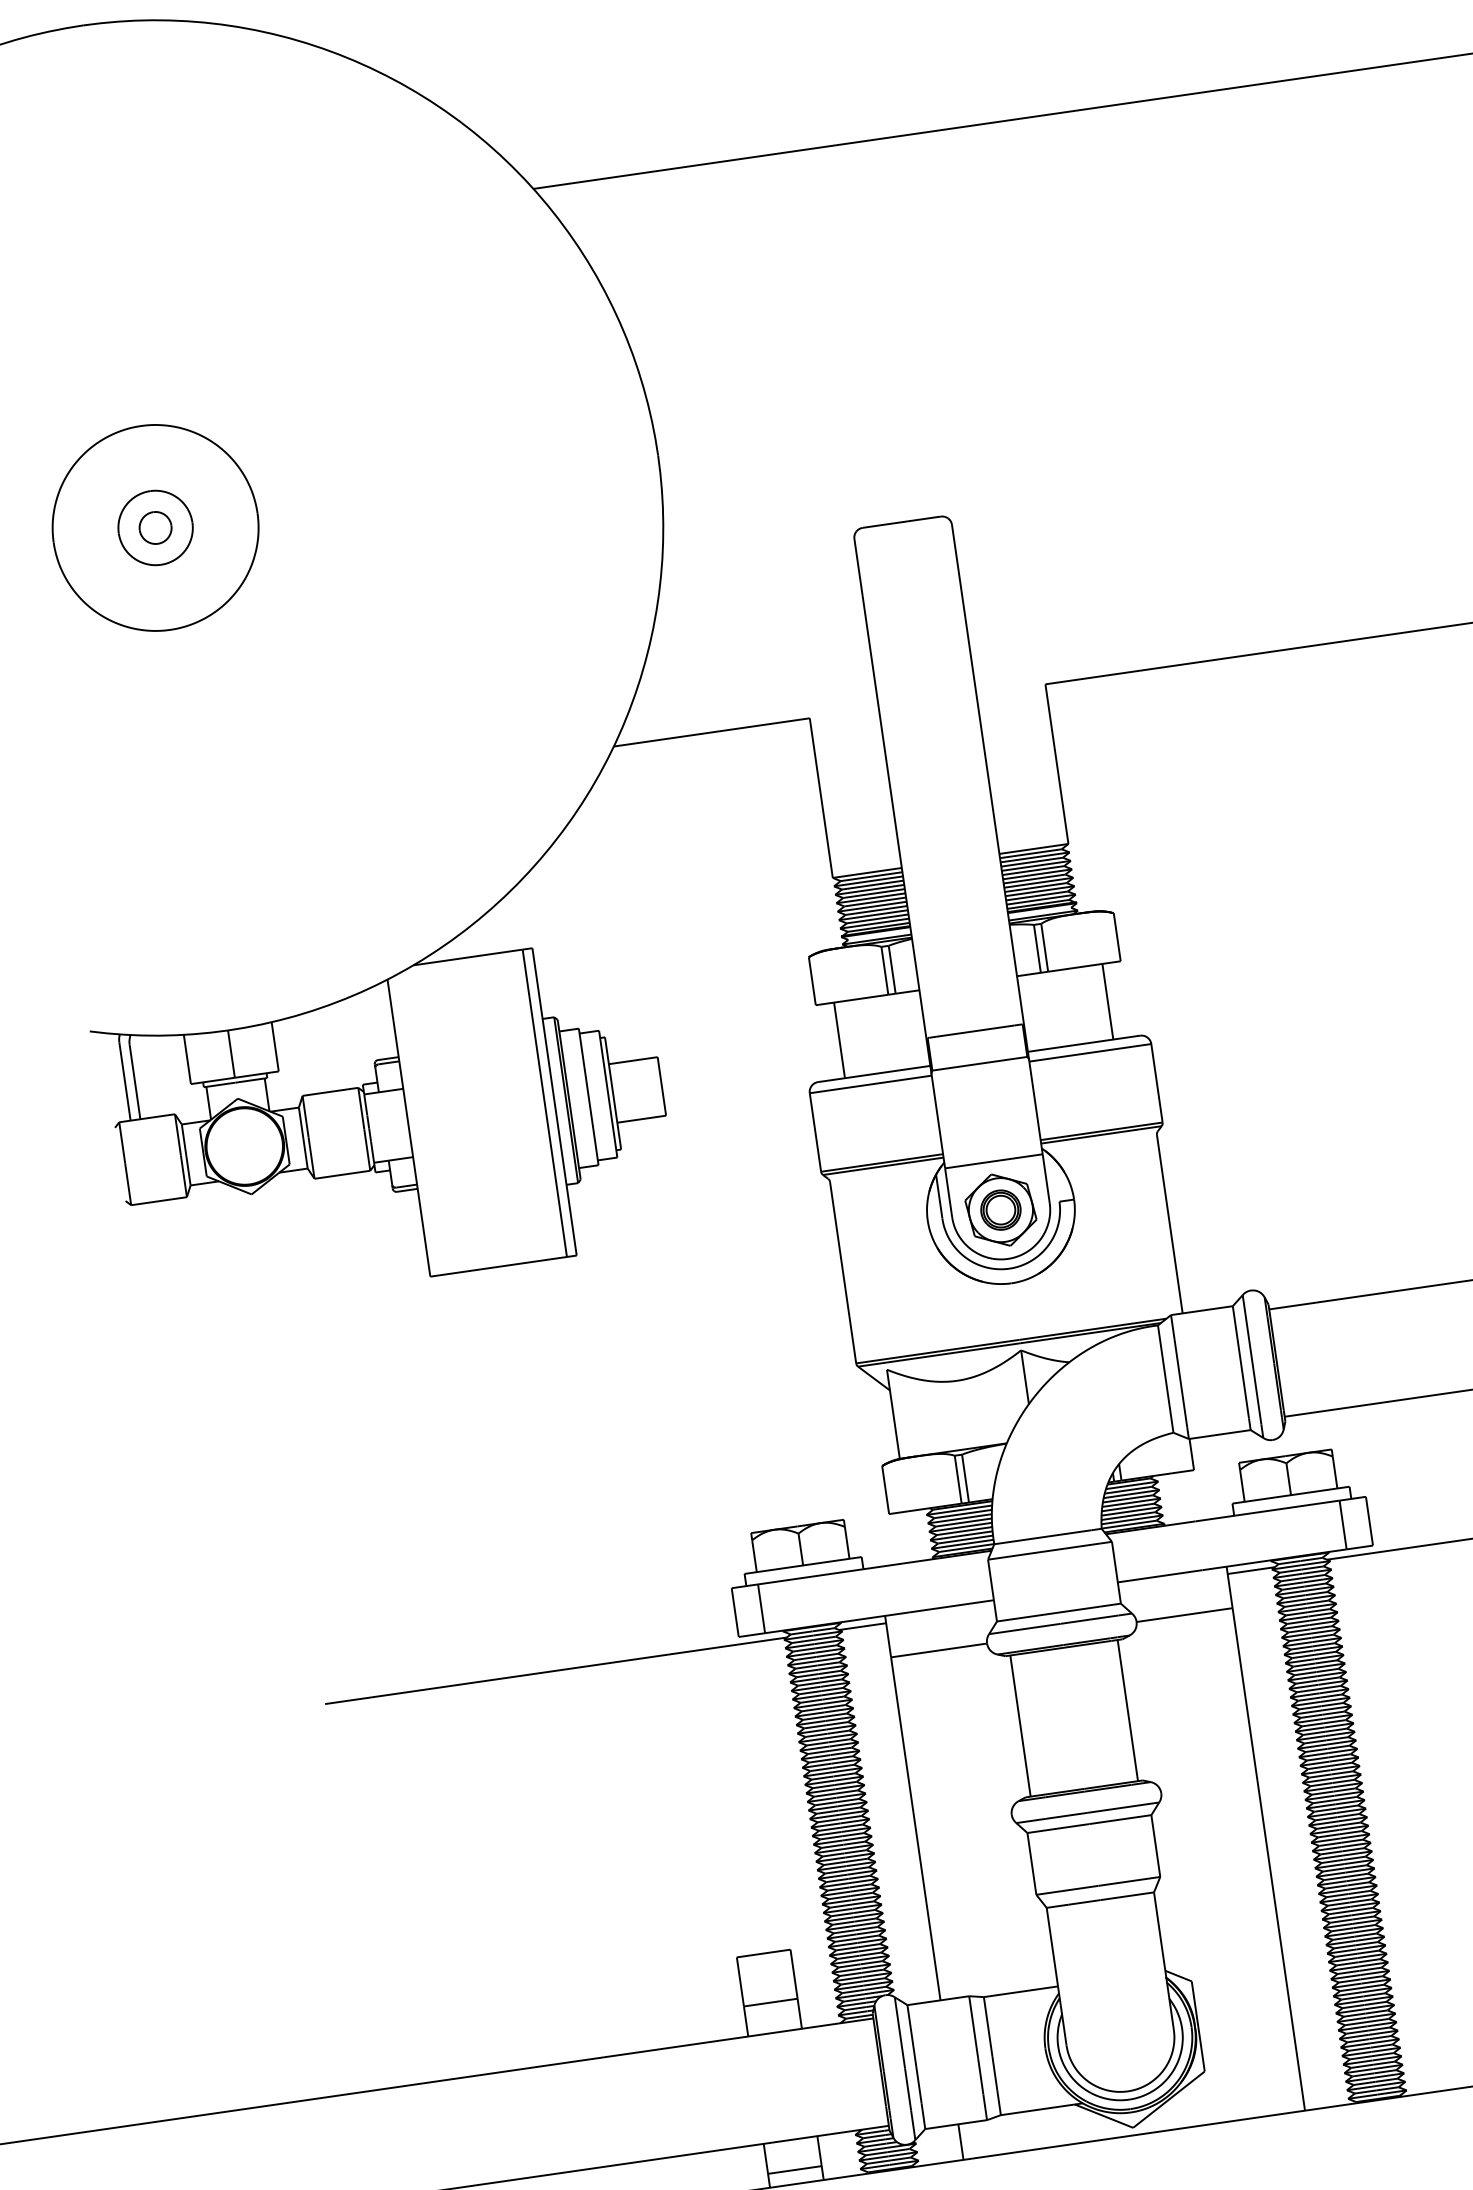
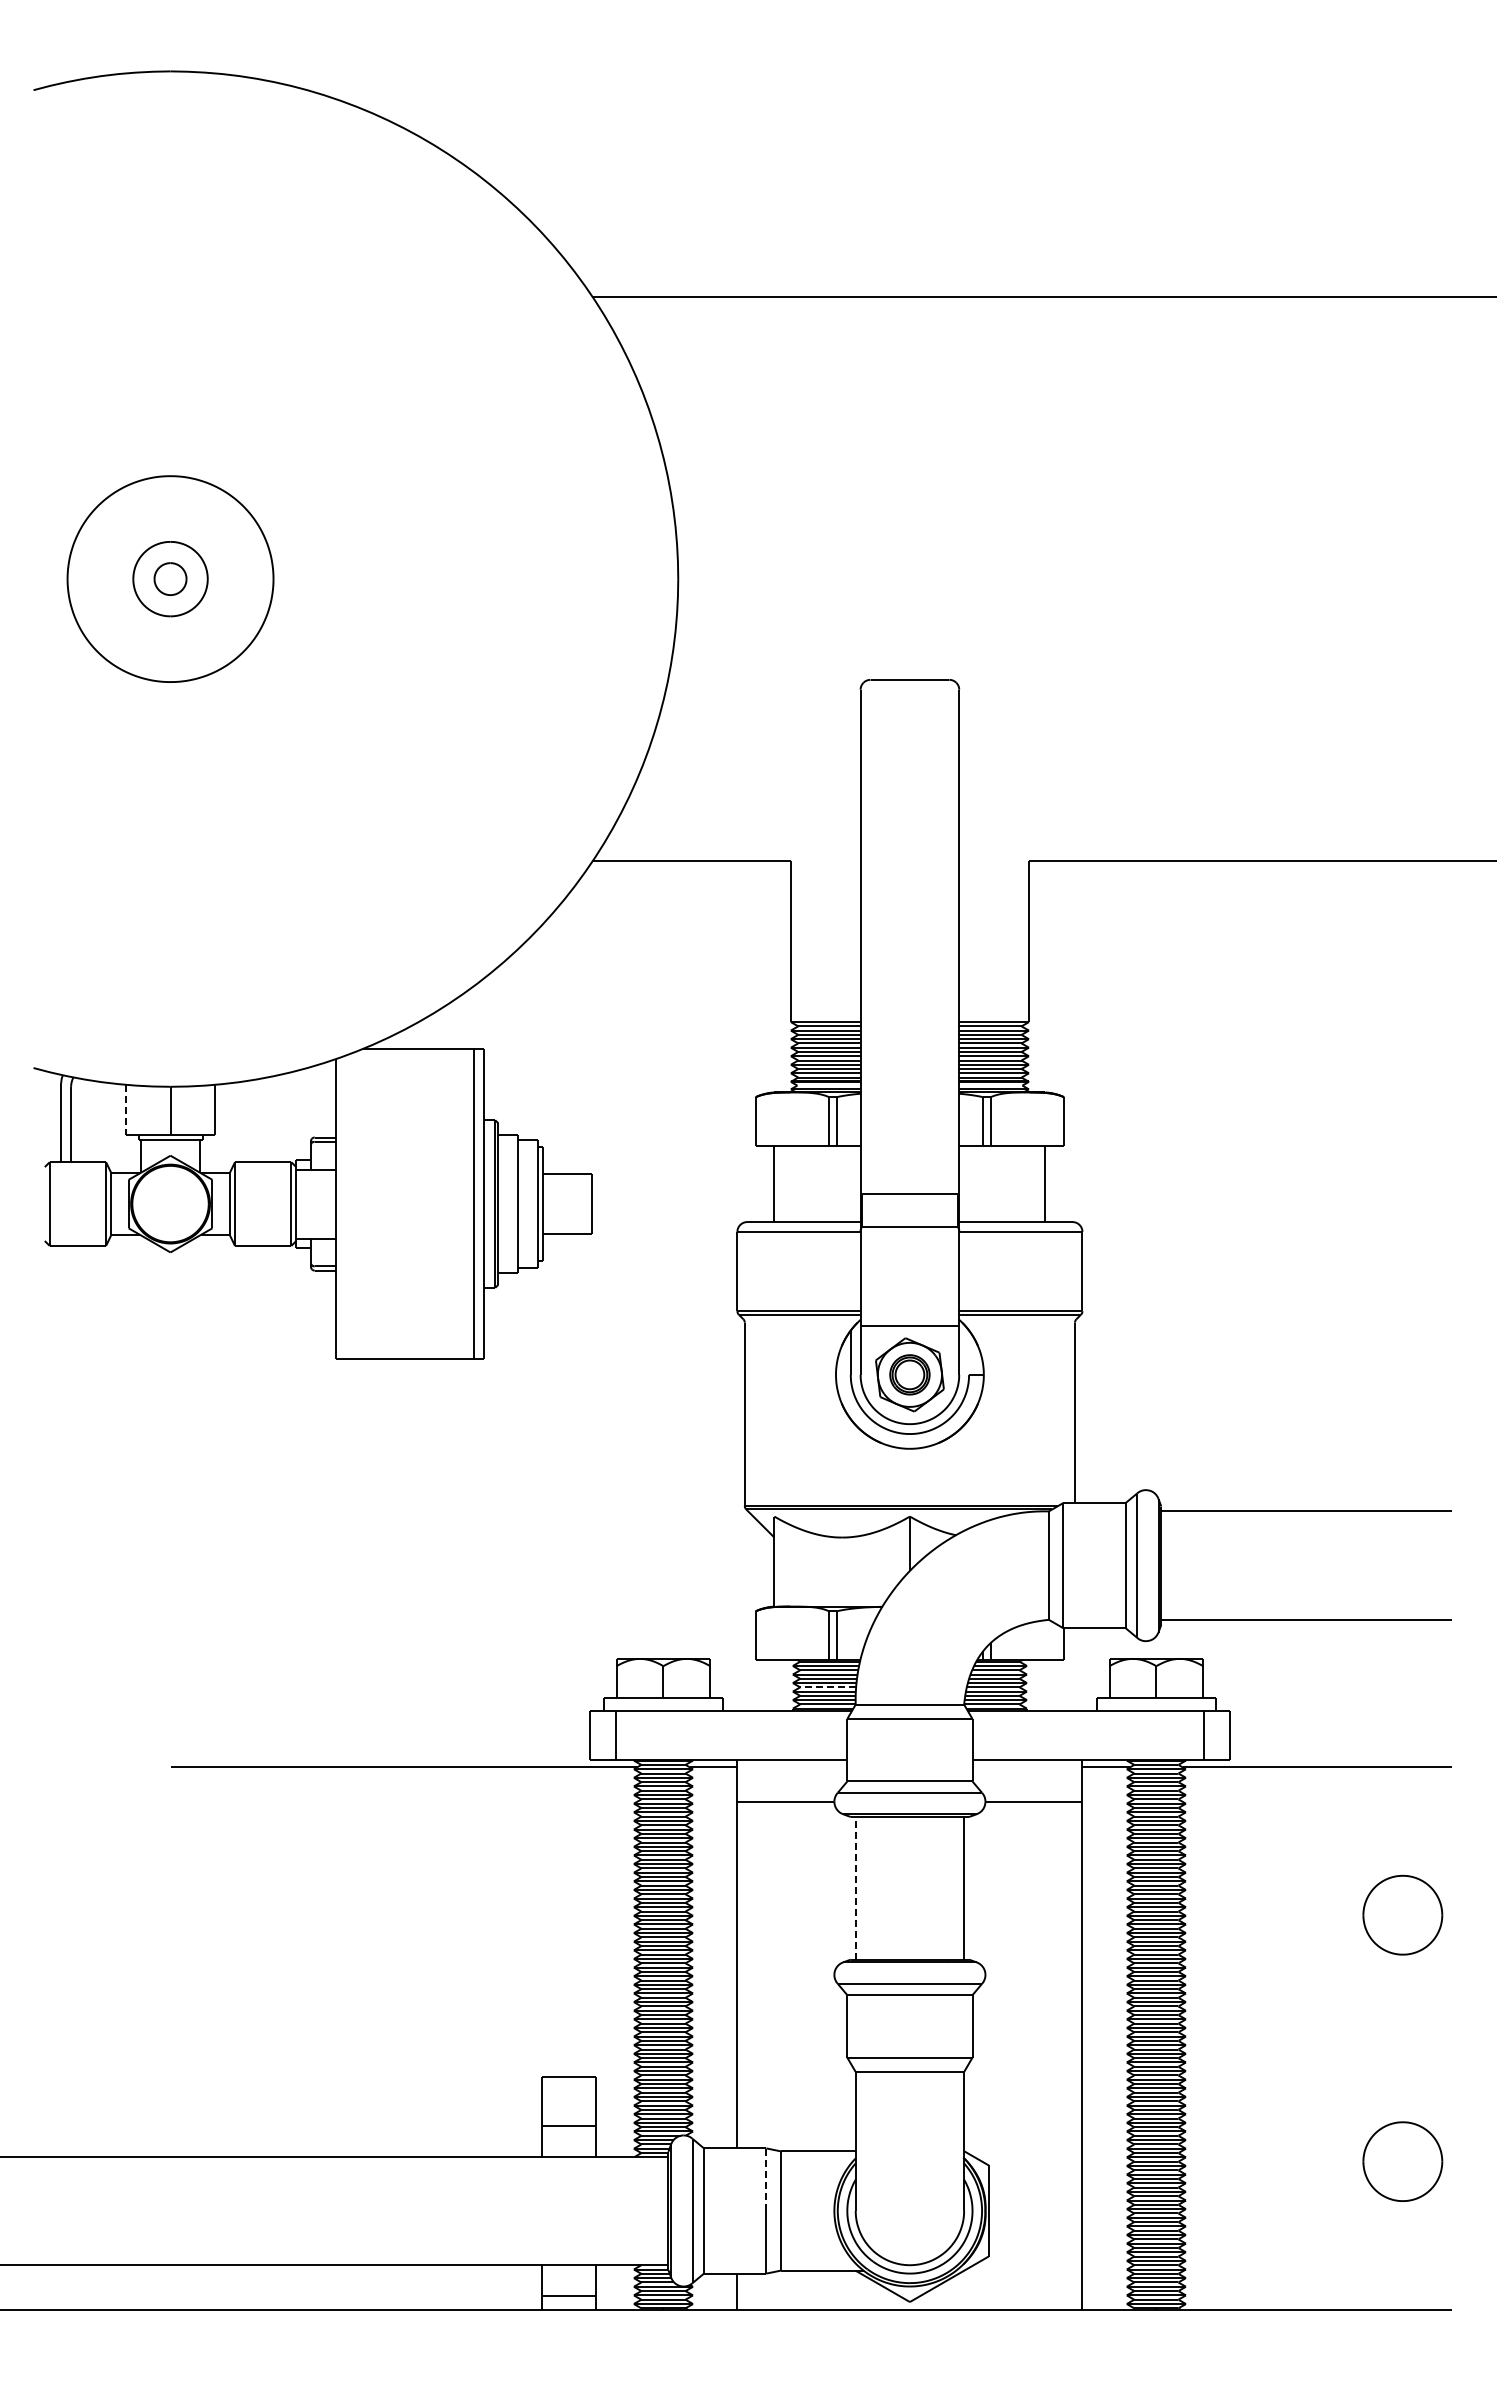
line: (187, 1059) -> (126, 1109), solid -> dashed
line: (964, 1531) -> (828, 1687), solid -> dashed
line: (1020, 1725) -> (855, 1887), solid -> dashed
line: (973, 2026) -> (766, 2179), solid -> dashed

